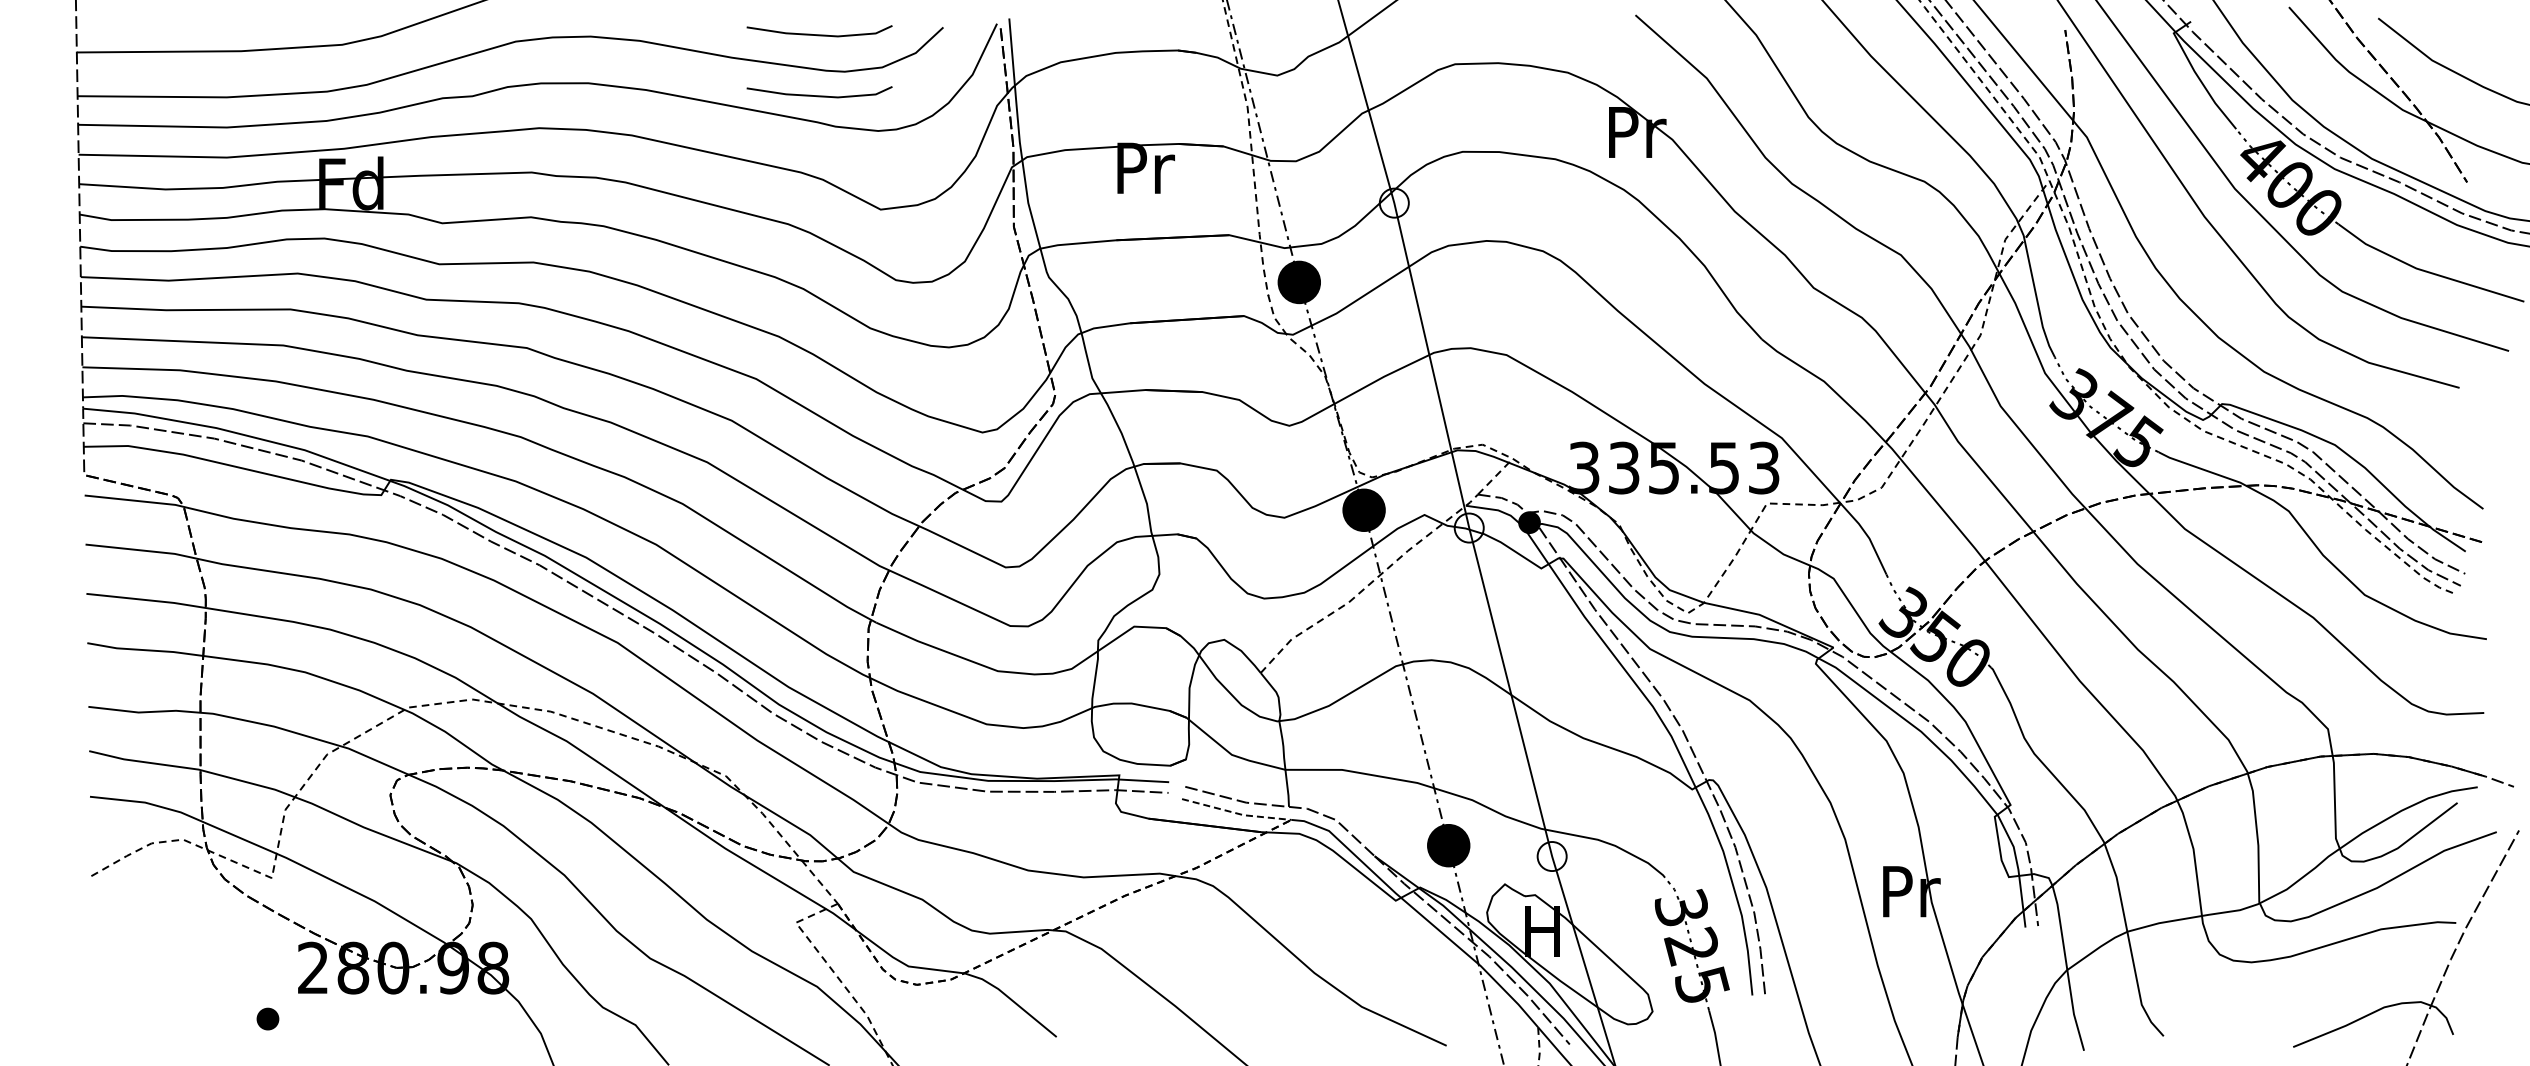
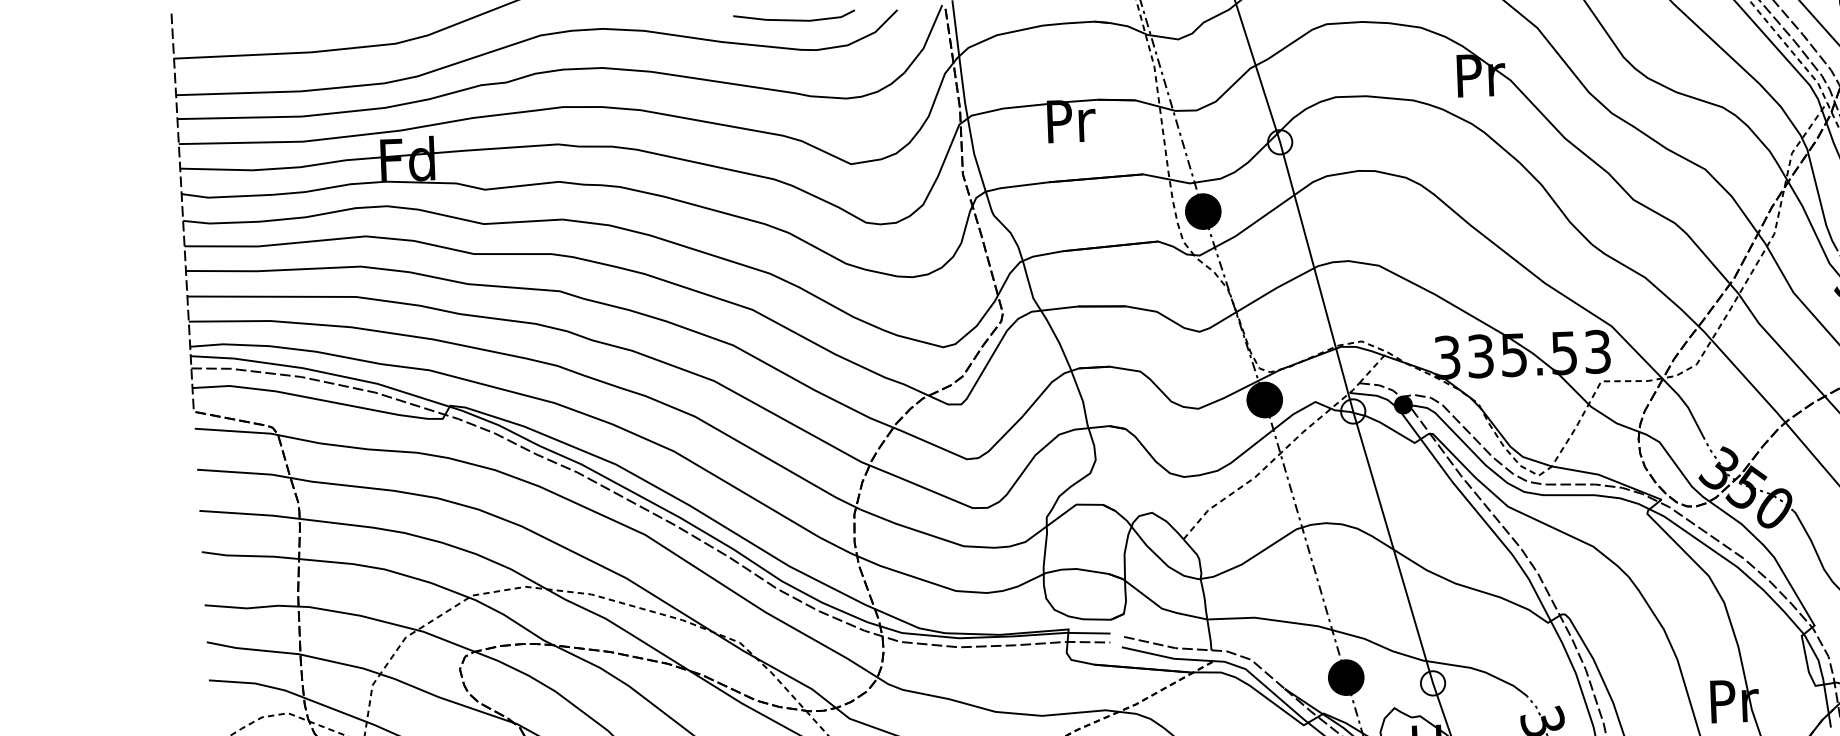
line: (819, 95) -> (796, 70), removed
line: (1237, 813) -> (1168, 657), dashed -> solid

